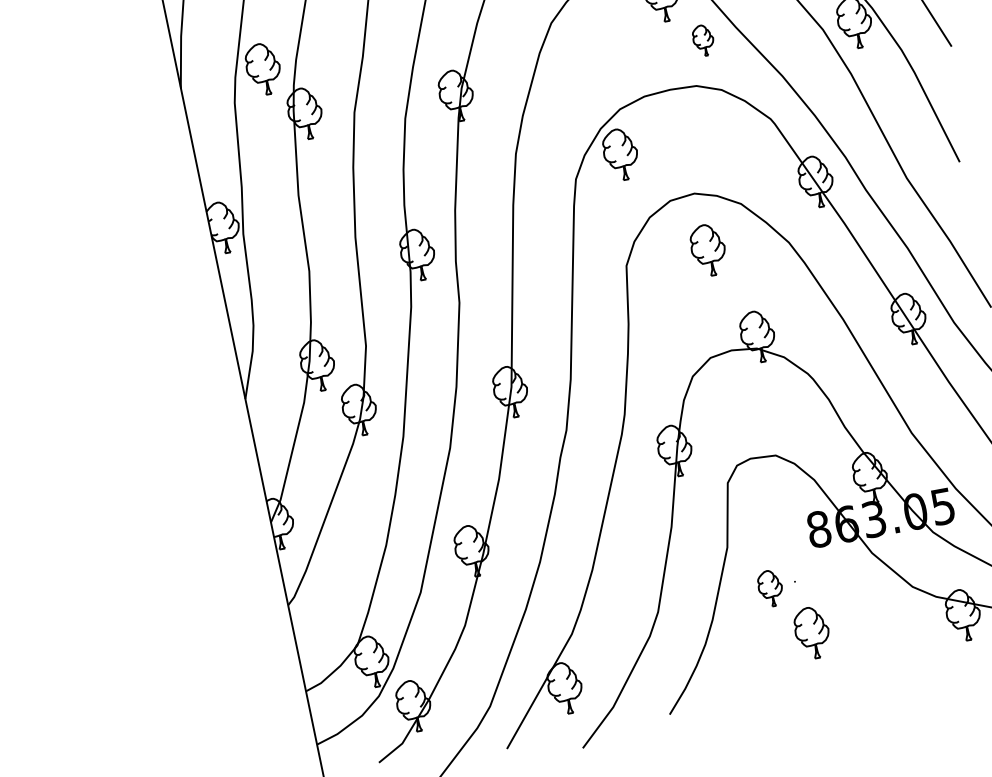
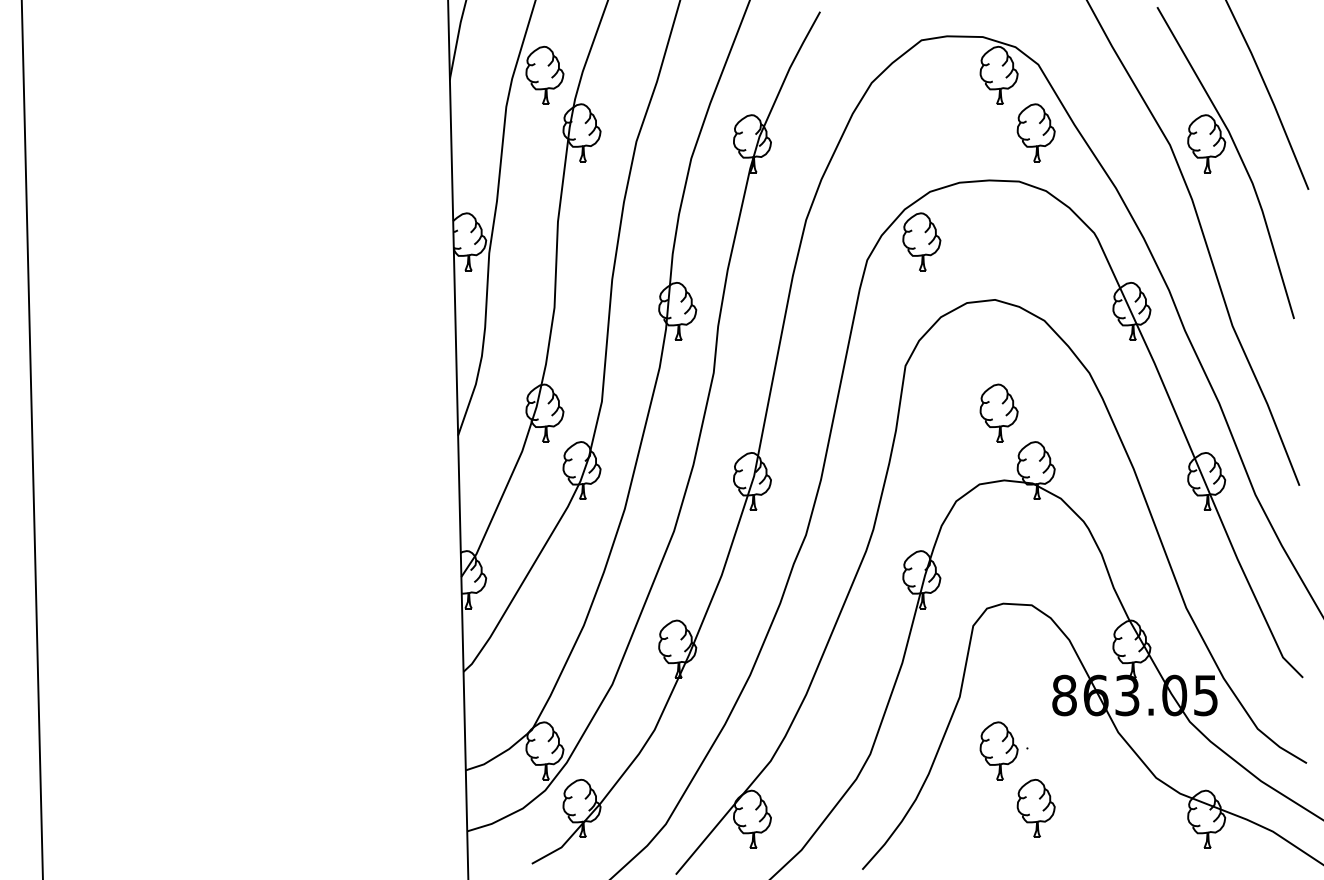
part: (702, 40) -> (1035, 132), size x1.67
part: (707, 249) -> (998, 412), moved
part: (769, 588) -> (998, 750), size x1.43

